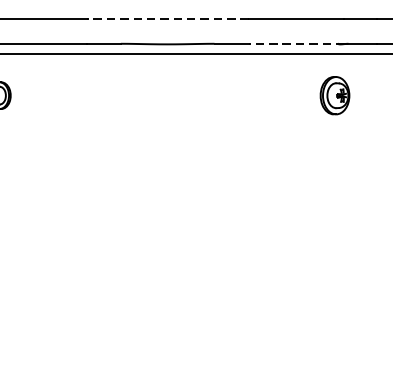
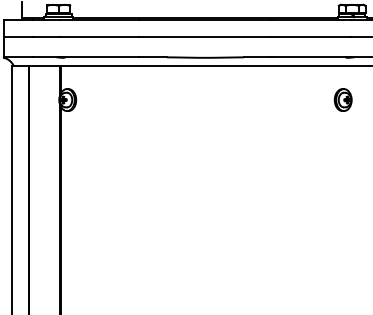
line: (167, 18) -> (205, 36), dashed -> solid
line: (296, 43) -> (311, 57), dashed -> solid
part: (334, 94) -> (342, 99), size x0.71

